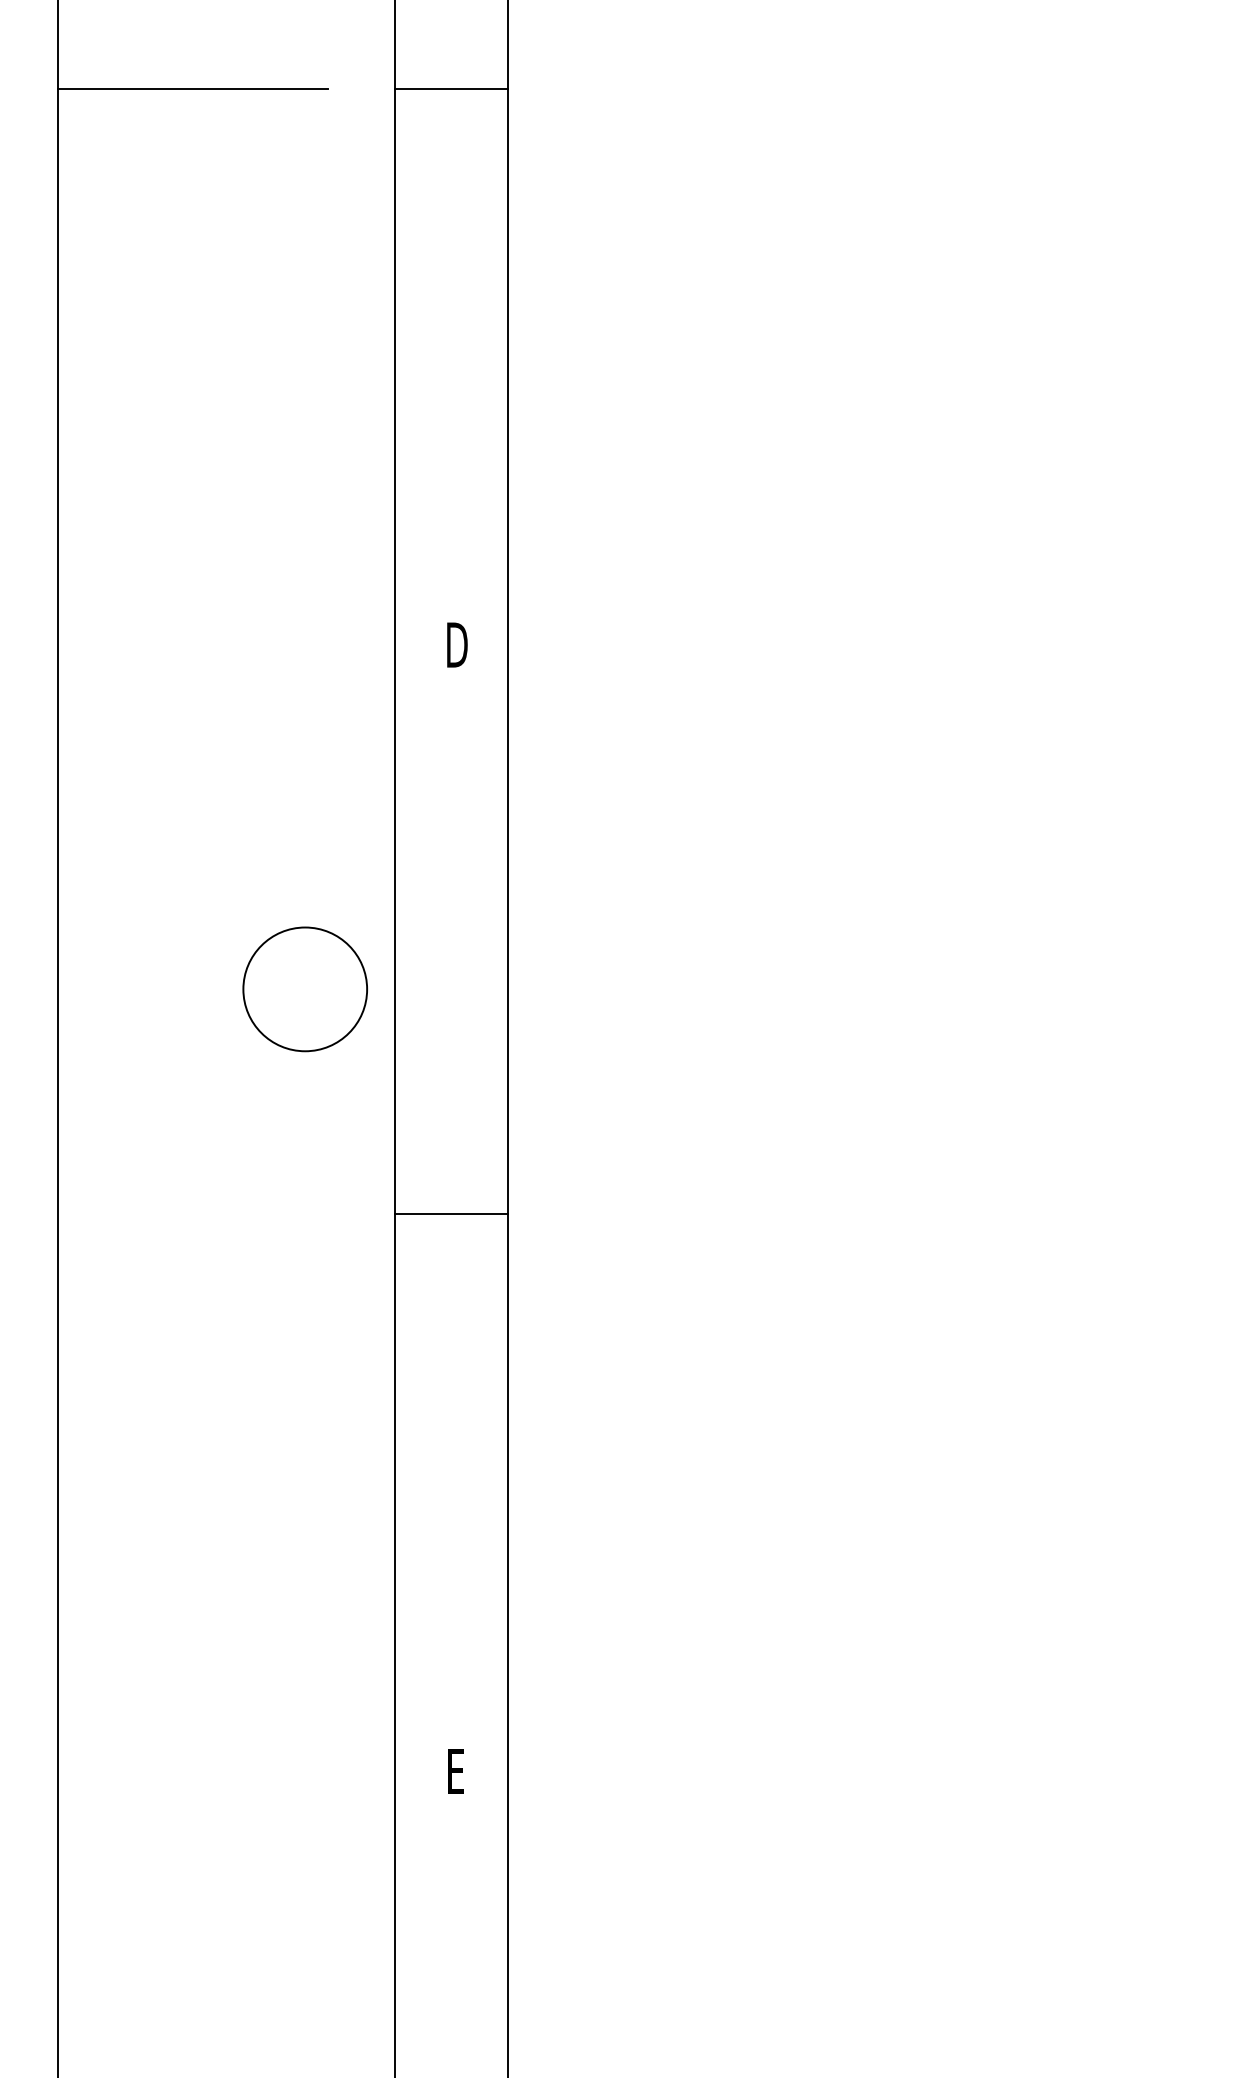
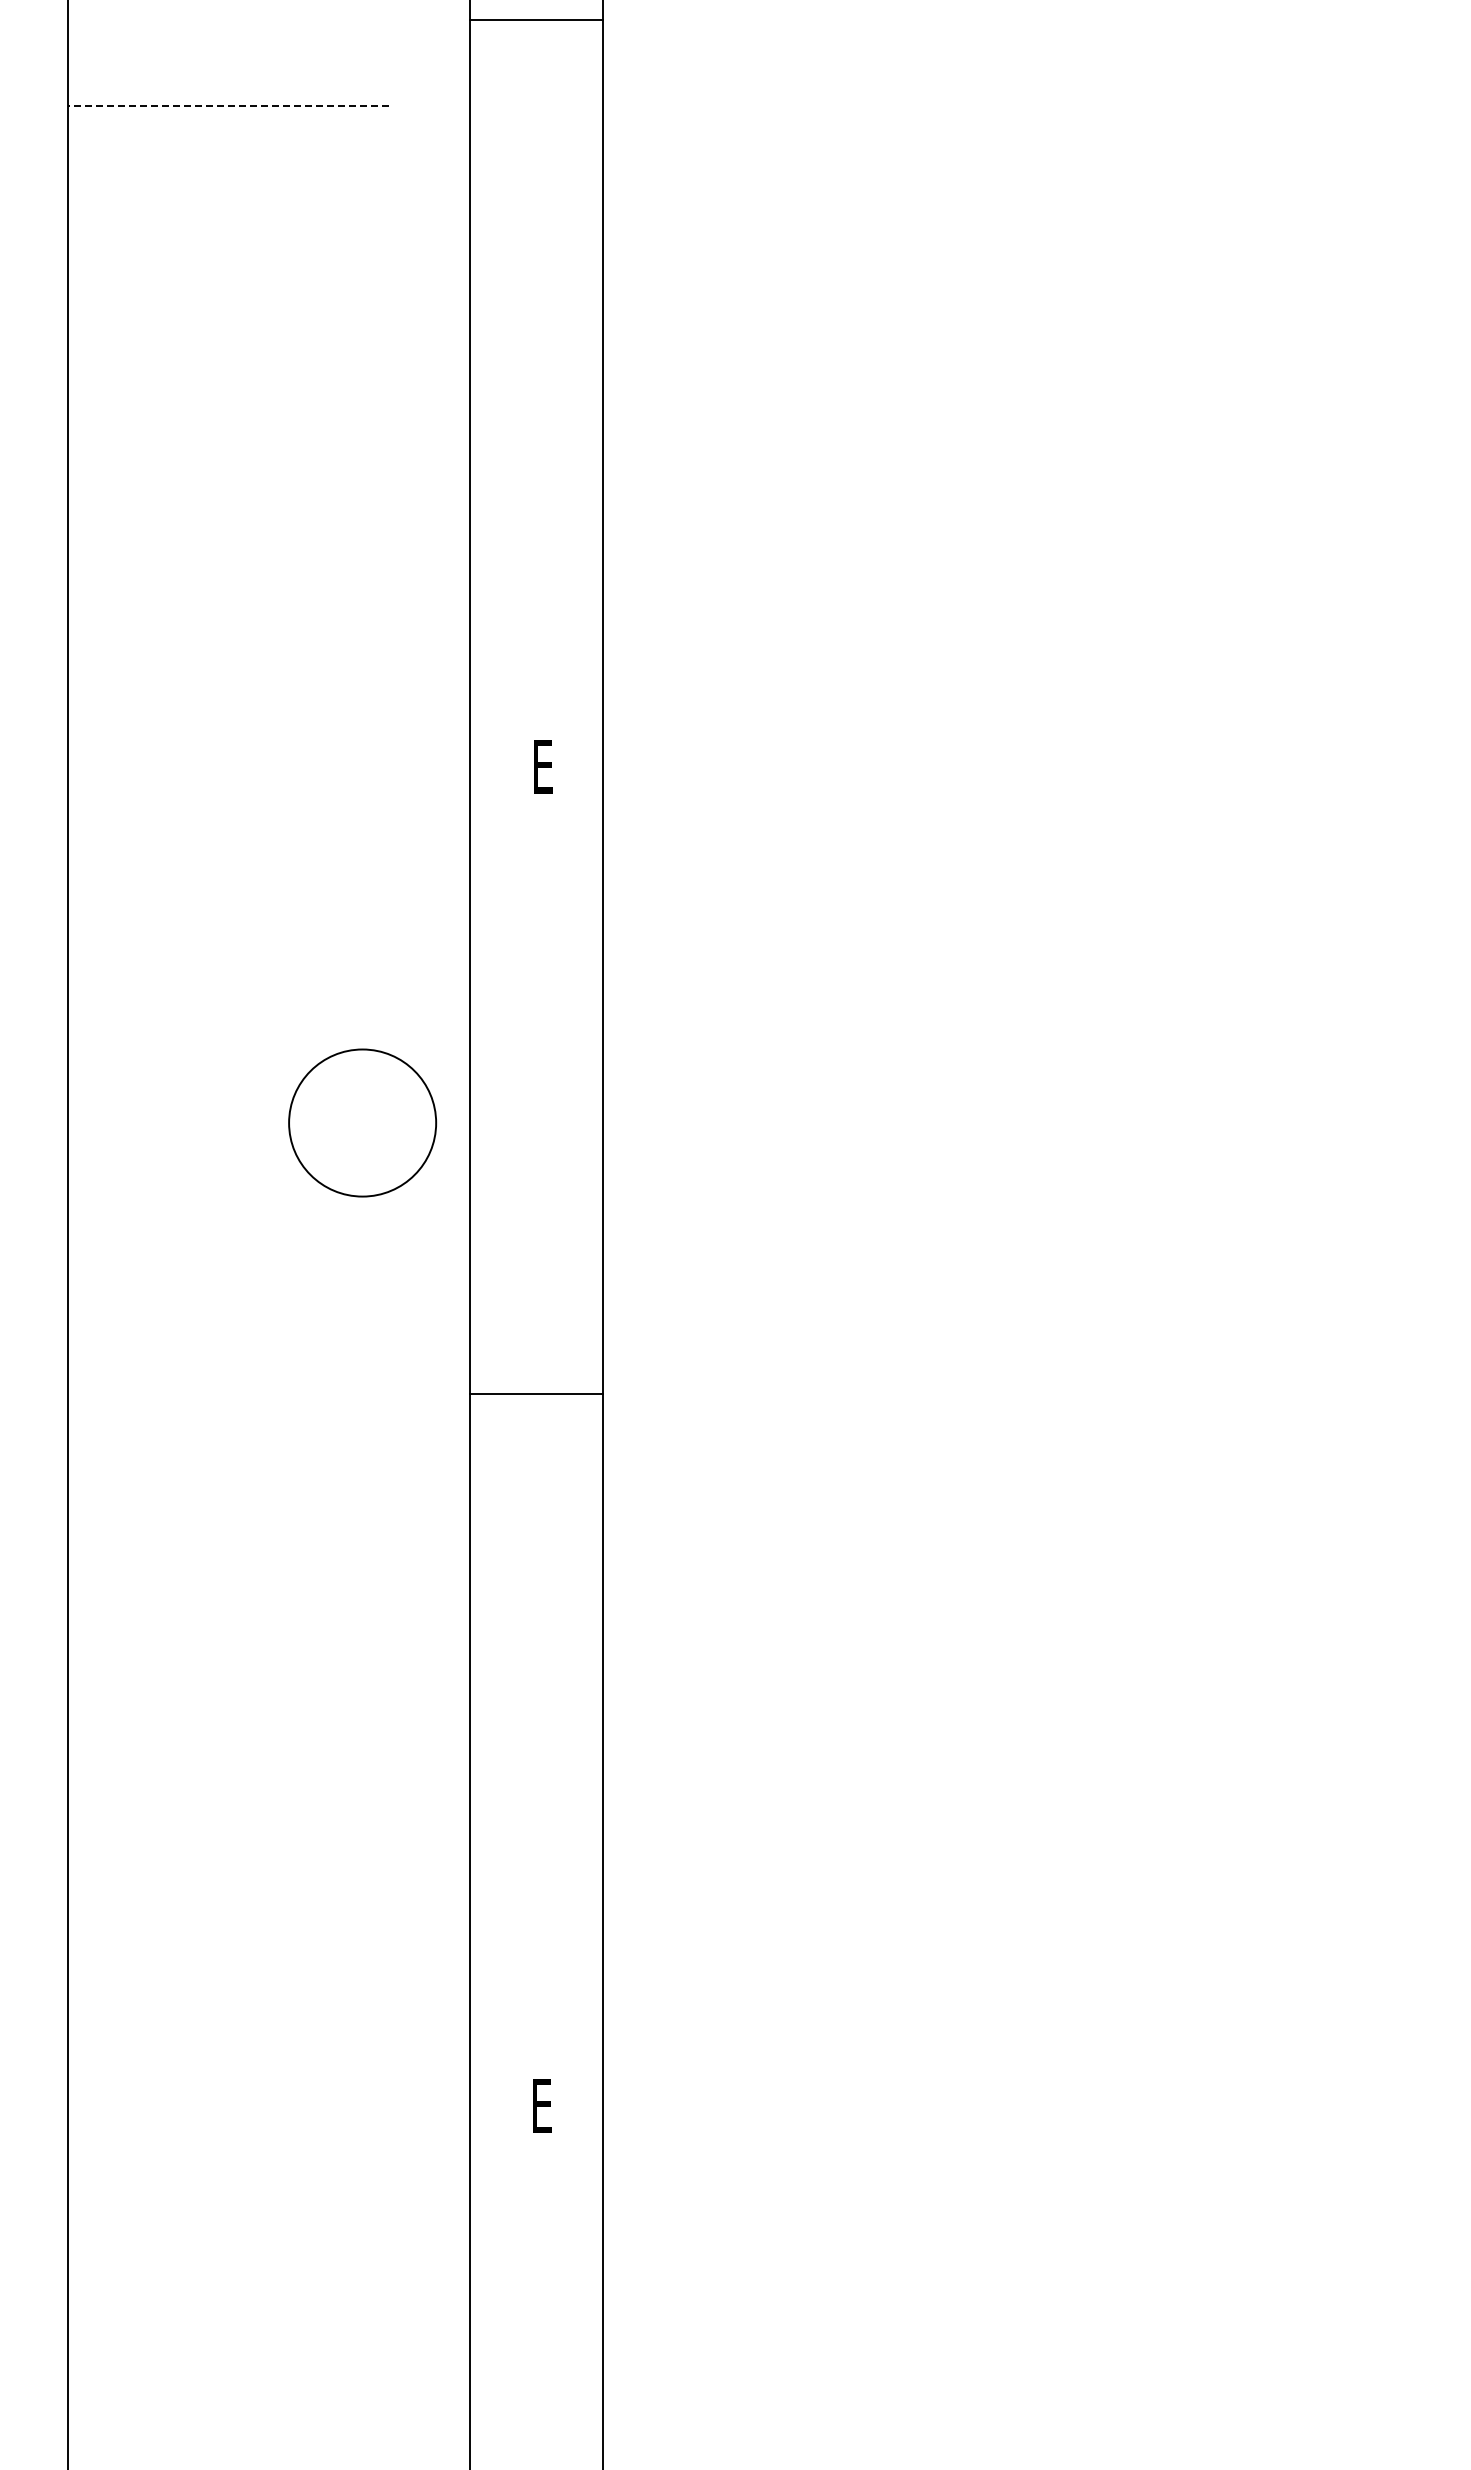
line: (192, 89) -> (228, 106), solid -> dashed
line: (451, 89) -> (536, 20), moved
text: (457, 644) -> (543, 766), D -> E
circle: (305, 988) -> (362, 1122), moved
line: (451, 1214) -> (536, 1394), moved

